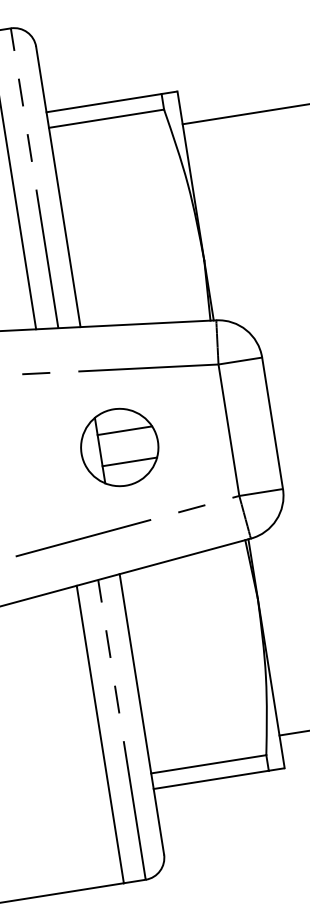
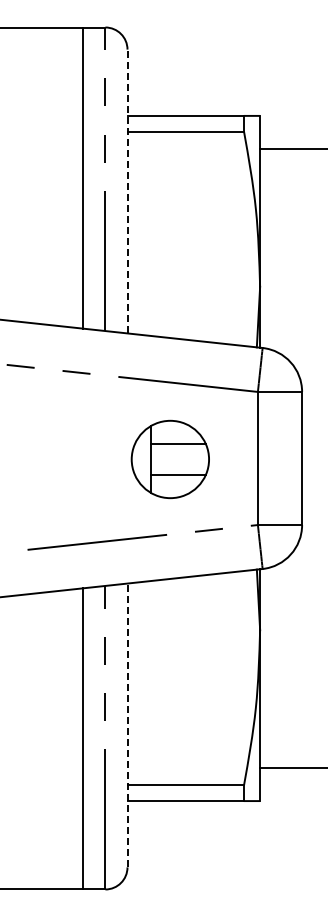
line: (58, 186) -> (127, 191), solid -> dashed
part: (118, 447) -> (169, 459), moved
line: (141, 714) -> (127, 725), solid -> dashed

